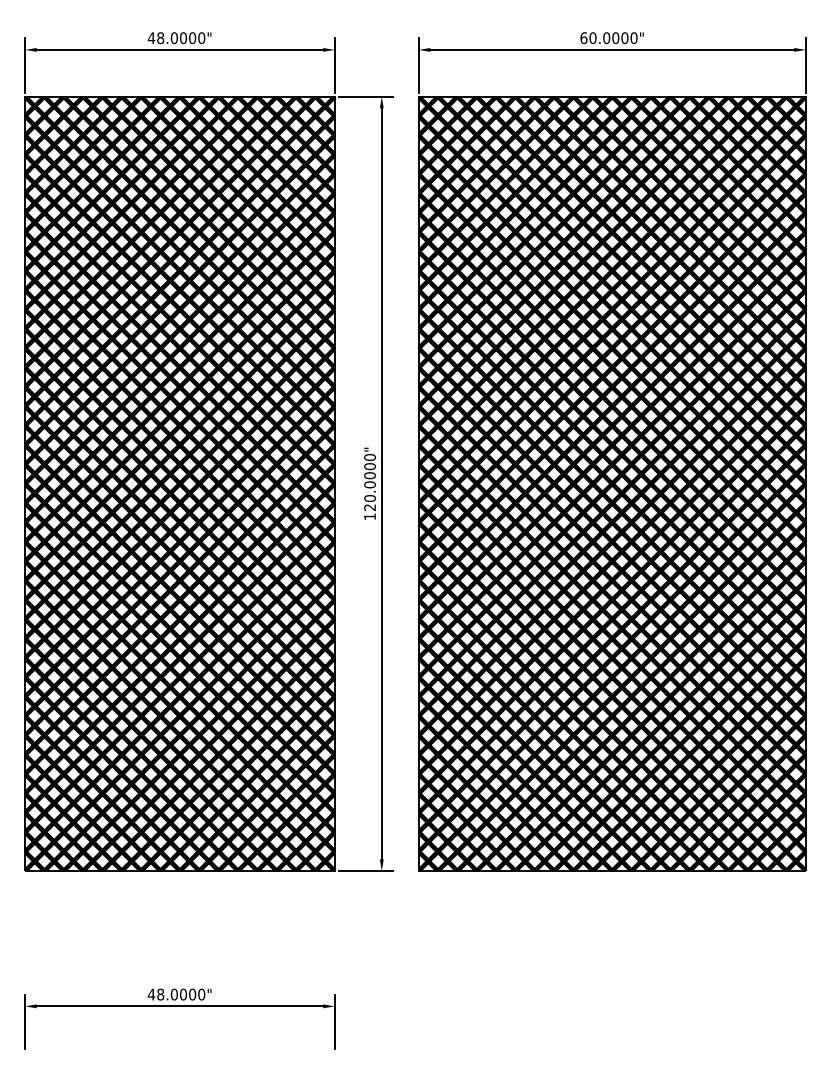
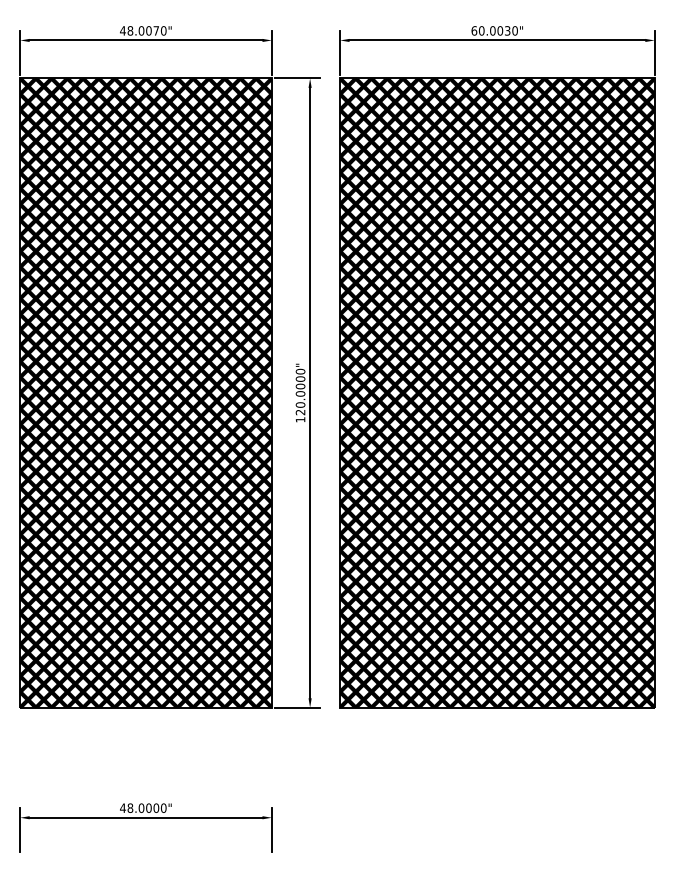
text: (192, 38) -> (156, 31), 48.0000" -> 48.0070"
text: (624, 38) -> (507, 31), 60.0000" -> 60.0030"

